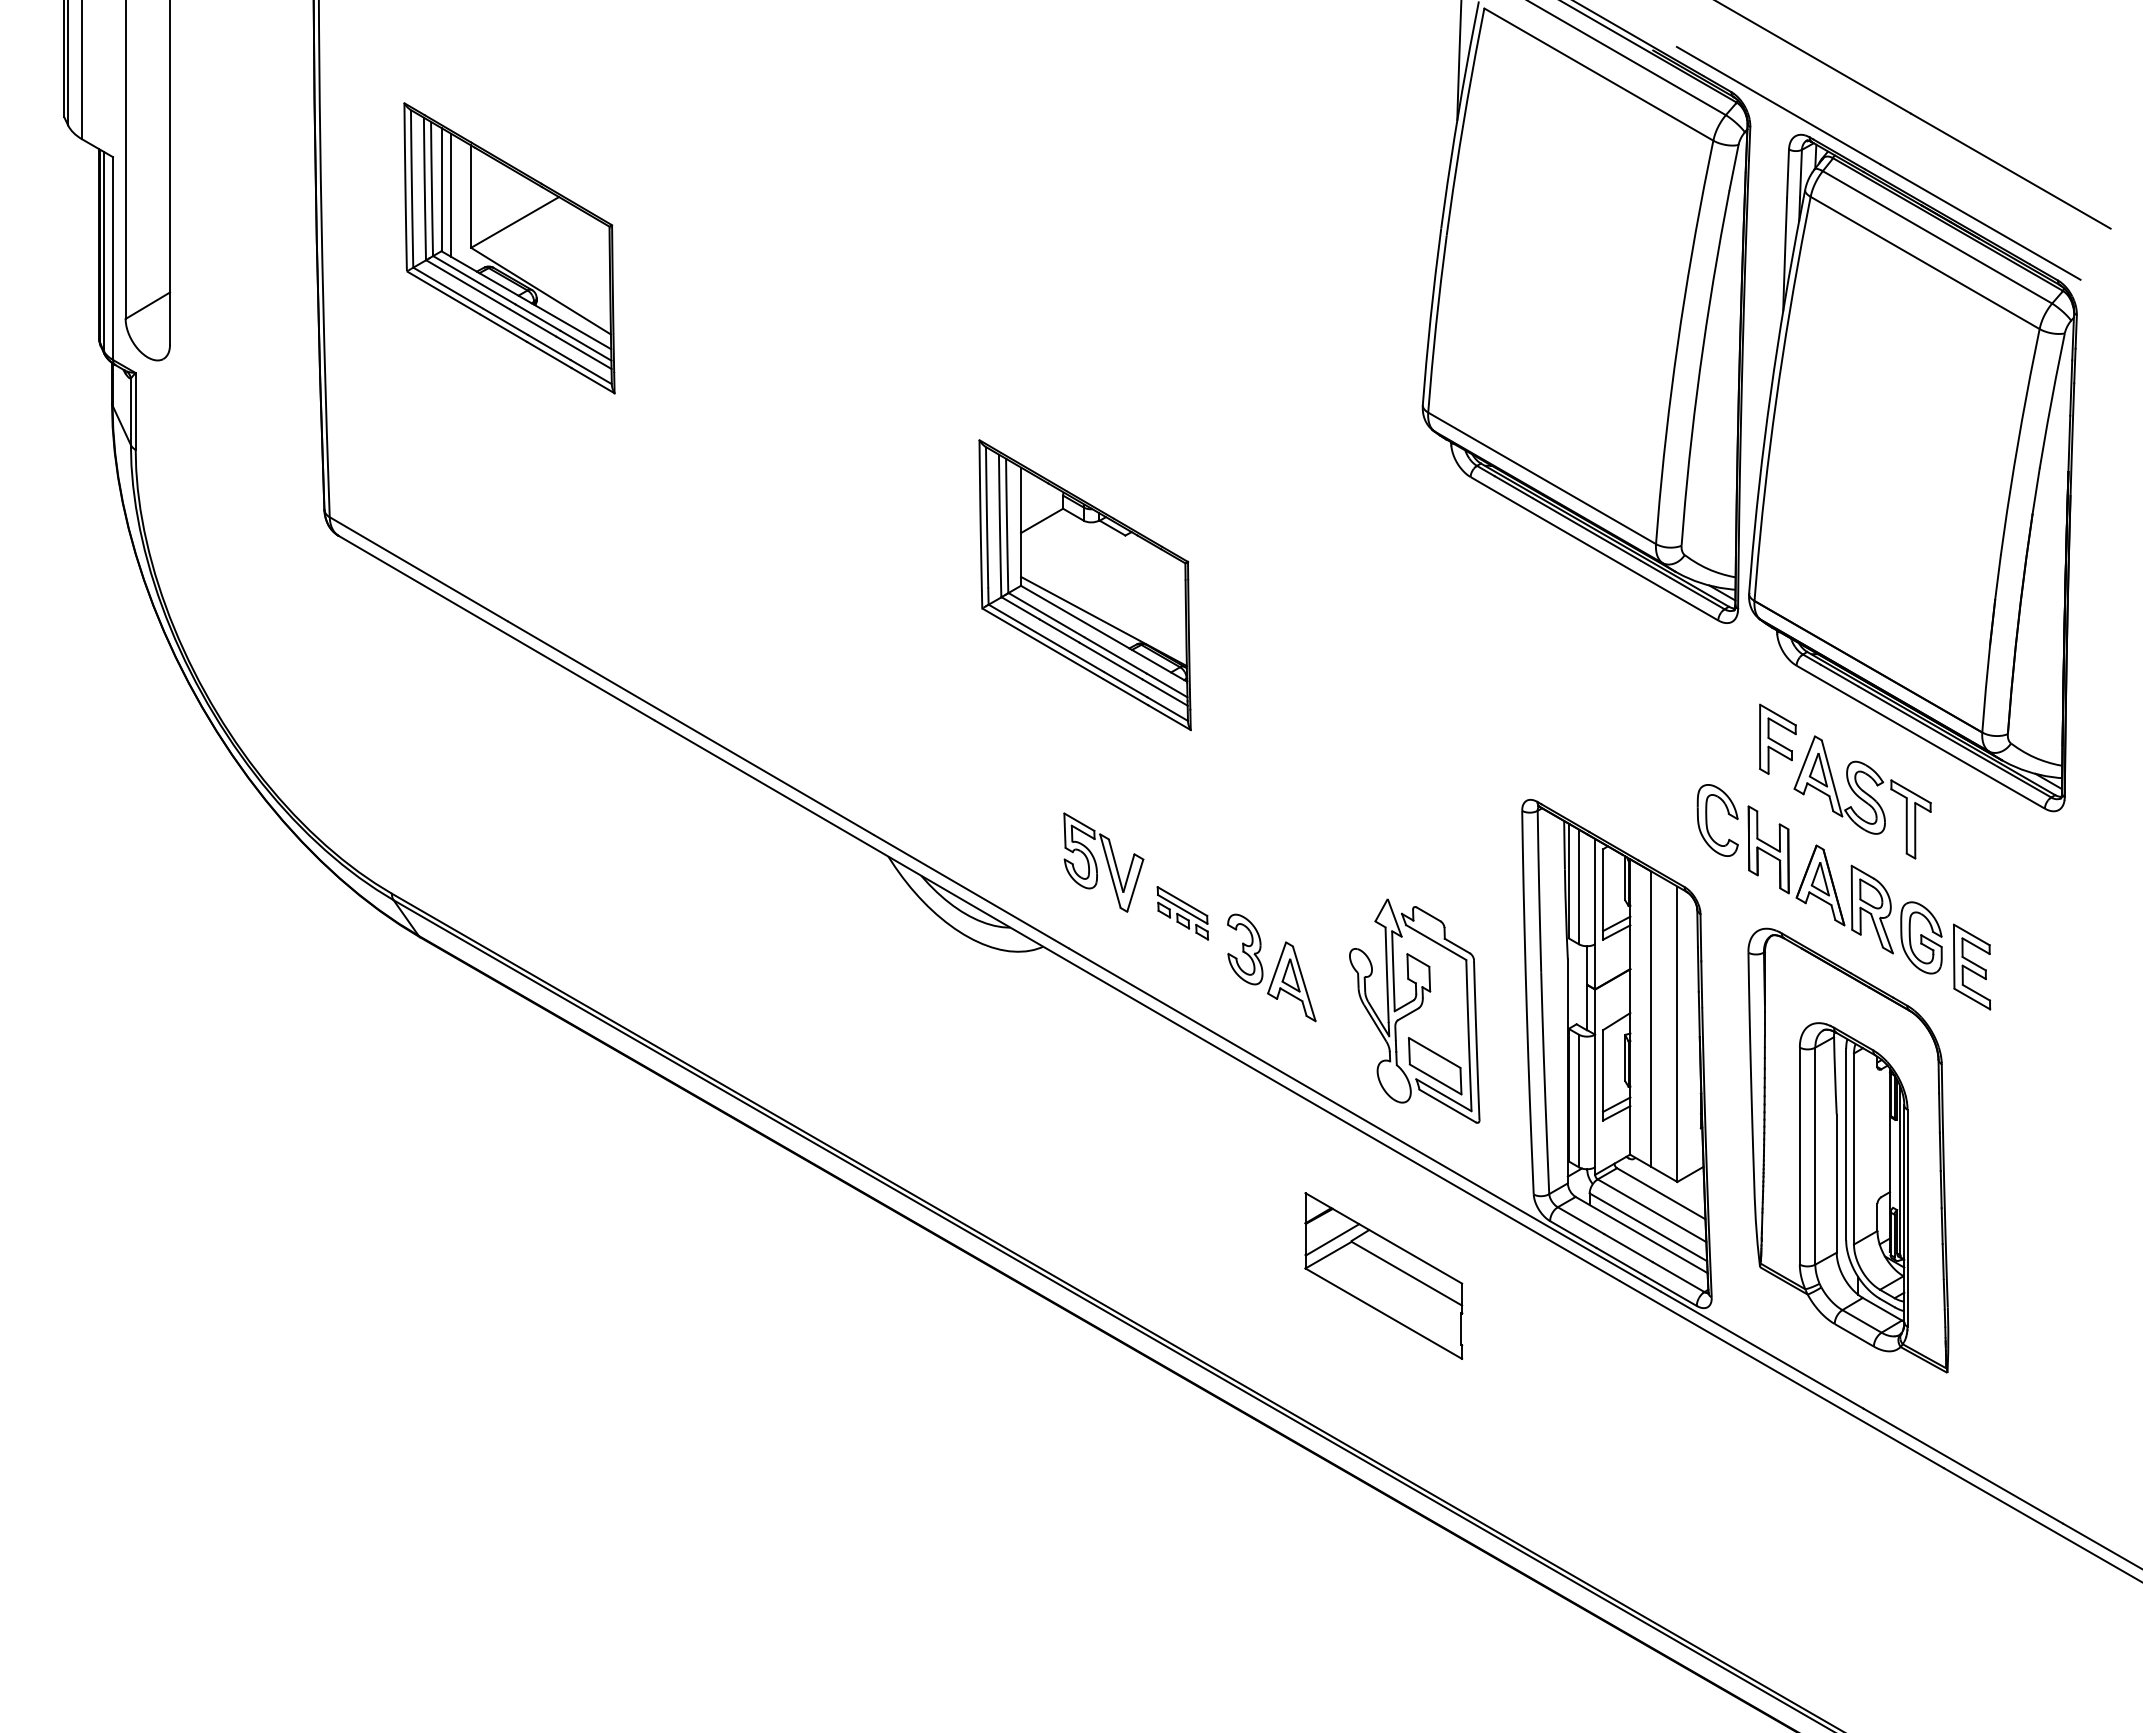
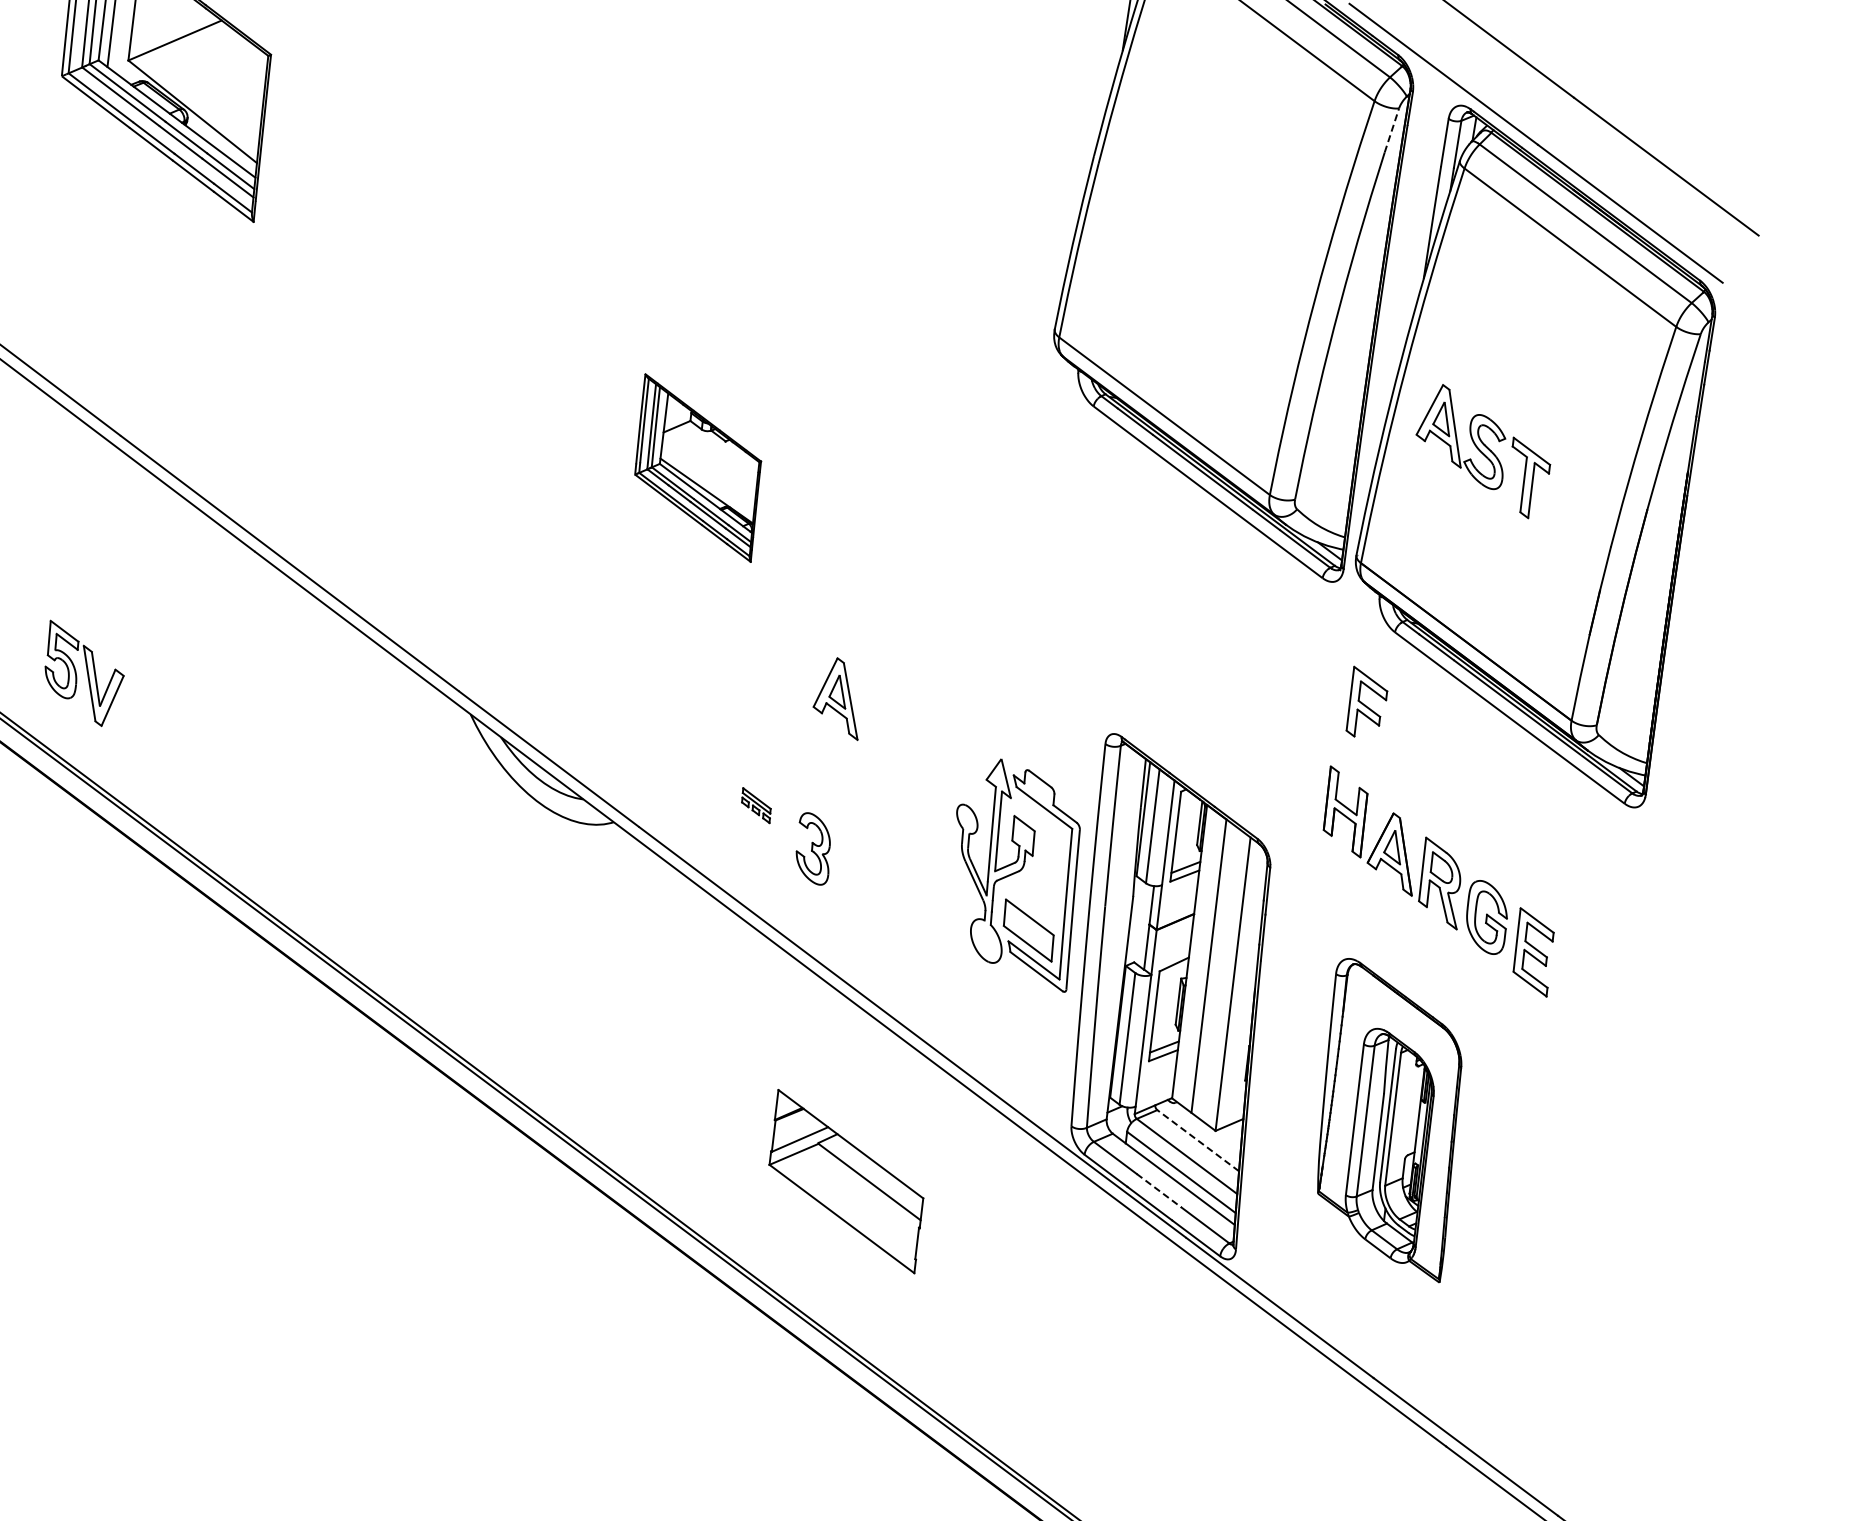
line: (1734, 167) -> (1392, 130), solid -> dashed
part: (1084, 584) -> (697, 467), size x0.6
part: (1862, 797) -> (1483, 451), moved
part: (1707, 820) -> (1288, 775), removed
part: (1103, 862) -> (83, 674), moved
part: (1182, 913) -> (755, 805), size x0.6
part: (1291, 981) -> (838, 697), moved
part: (1414, 1010) -> (1014, 872), moved
part: (1848, 1150) -> (1389, 1119), size x0.7
line: (1660, 1193) -> (1197, 1140), solid -> dashed
line: (1628, 1248) -> (1159, 1191), solid -> dashed
part: (1383, 1275) -> (846, 1181), moved

